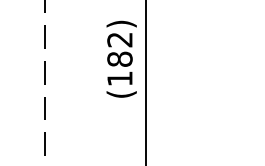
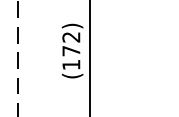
text: (119, 58) -> (71, 50), (182) -> (172)

